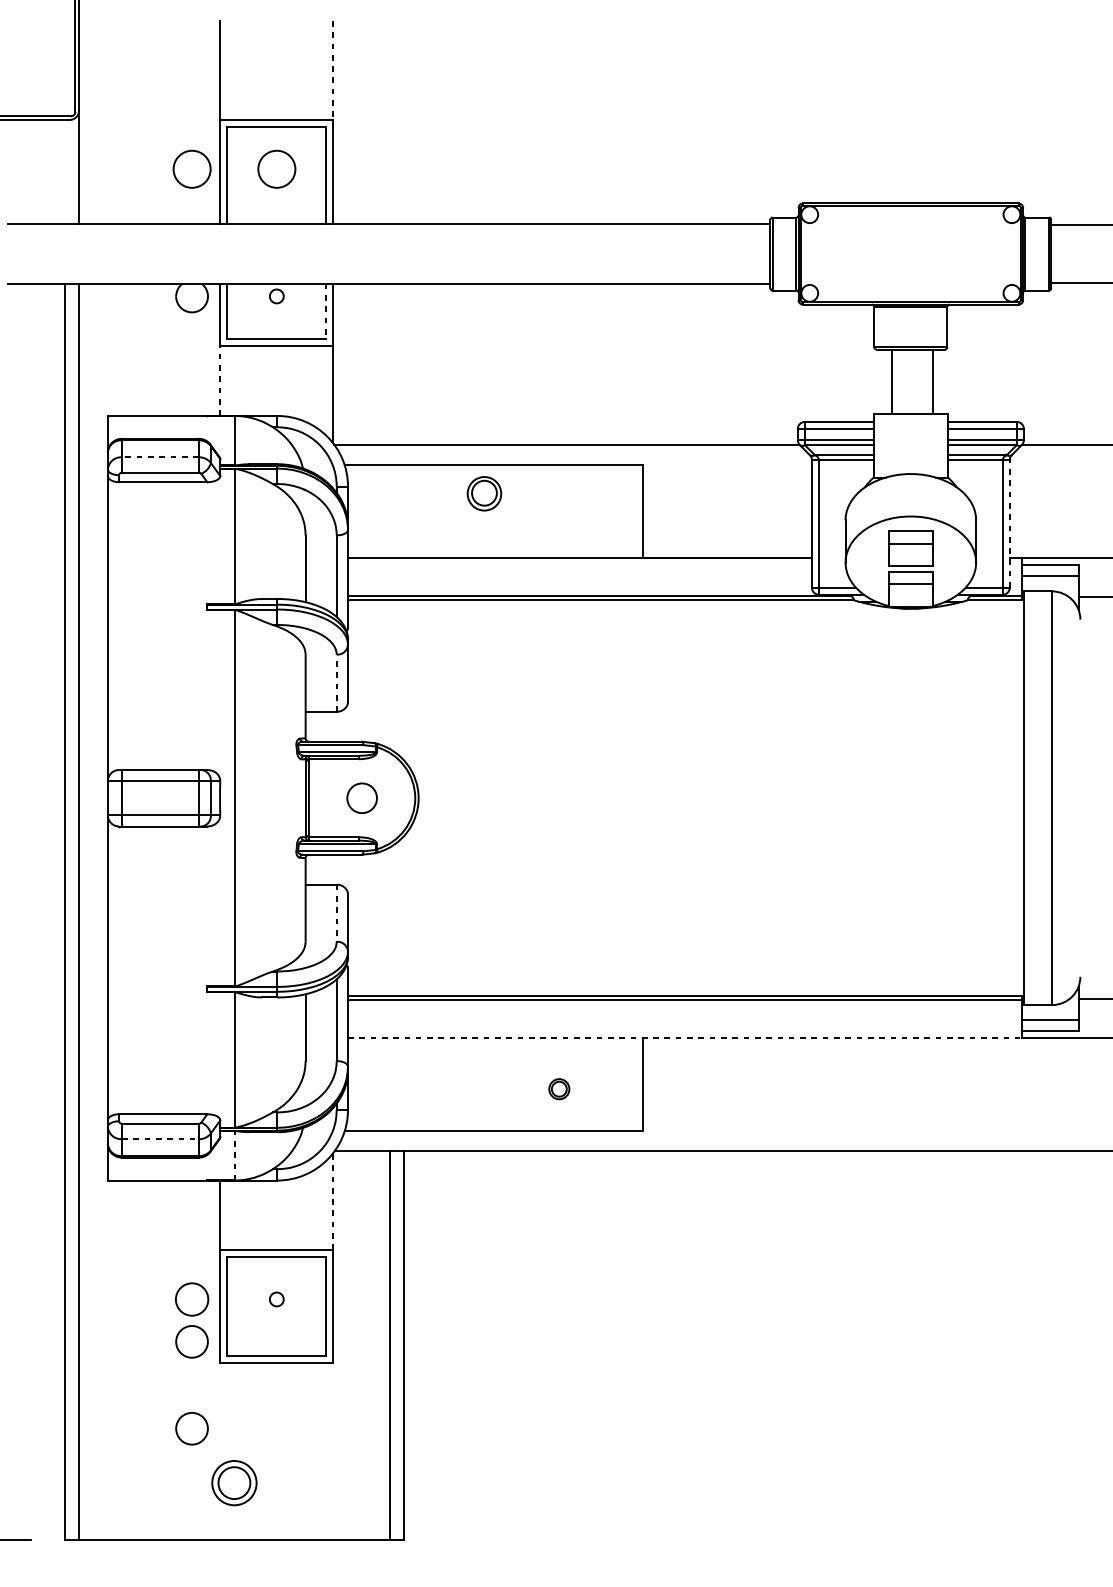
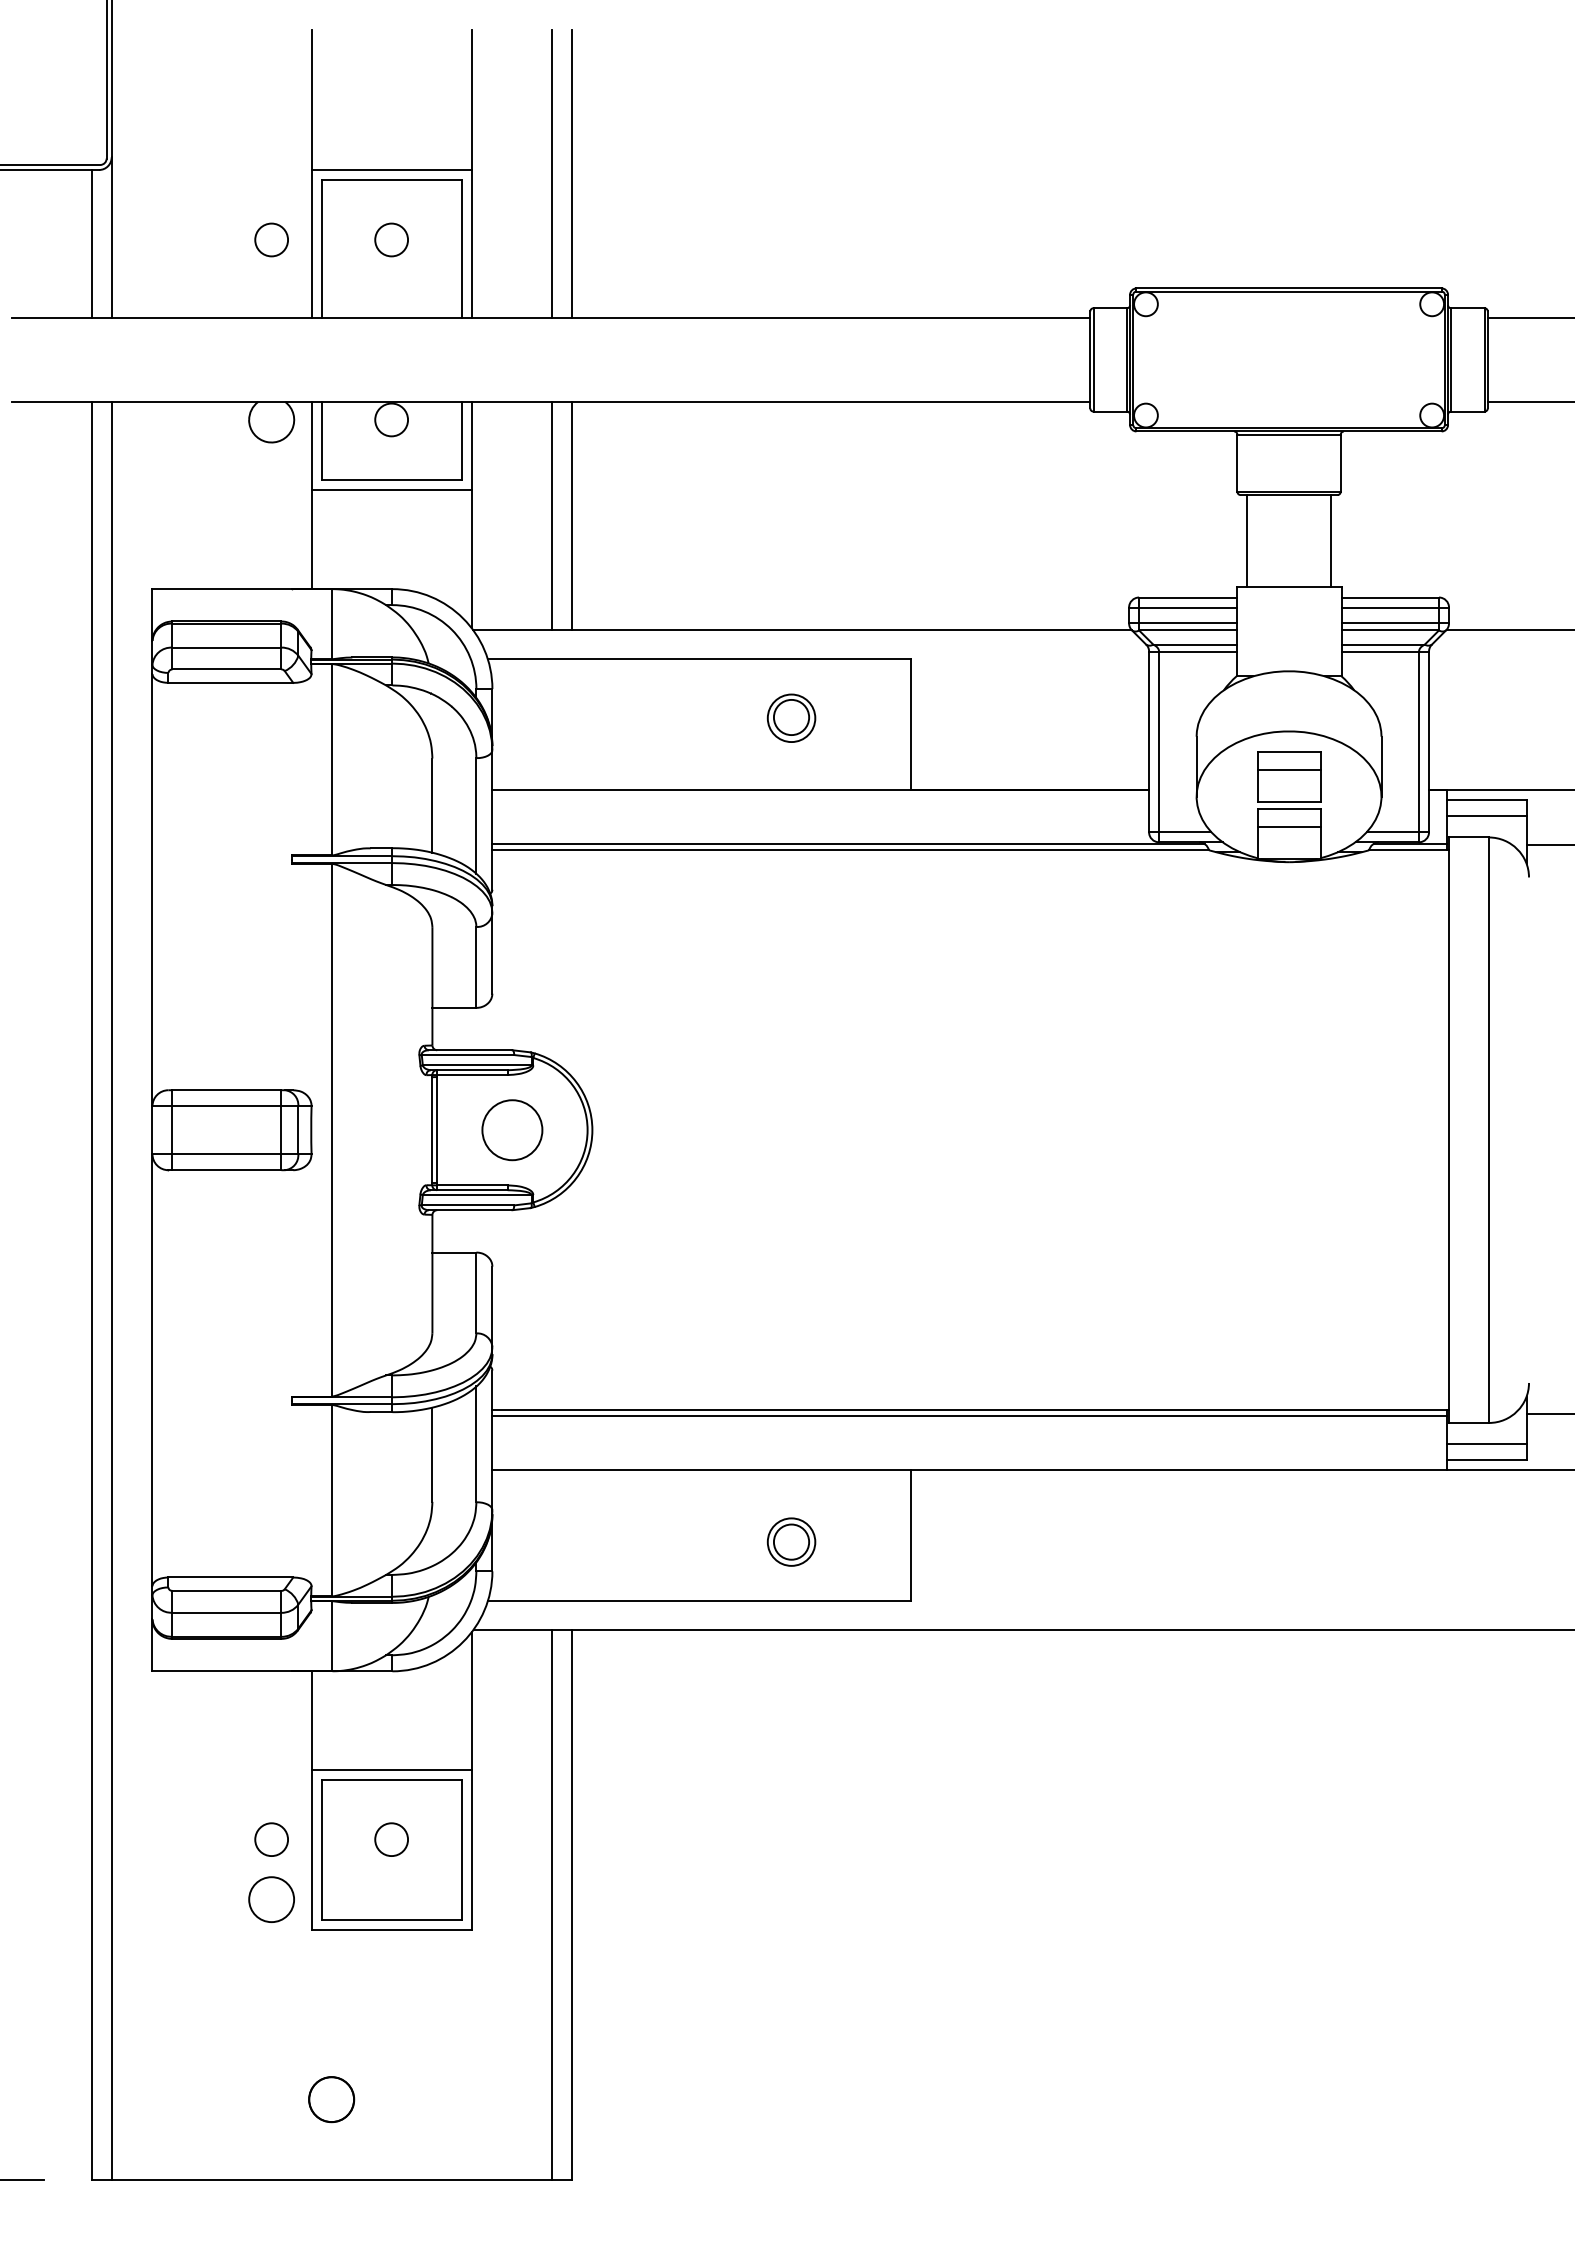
line: (333, 70) -> (471, 100), dashed -> solid
line: (389, 122) -> (551, 173), added
line: (403, 122) -> (571, 173), added
circle: (191, 168) -> (271, 239), size x0.62
circle: (276, 168) -> (391, 239), size x0.62
line: (64, 171) -> (91, 243), added
circle: (276, 296) -> (391, 419), size x1.67
line: (326, 310) -> (461, 440), dashed -> solid
line: (389, 363) -> (551, 515), added
line: (403, 363) -> (571, 515), added
line: (220, 380) -> (311, 539), dashed -> solid
line: (892, 381) -> (1330, 540), moved
line: (933, 381) -> (1247, 540), moved
line: (160, 457) -> (226, 647), dashed -> solid
part: (484, 493) -> (791, 717), moved
line: (1010, 523) -> (1429, 741), dashed -> solid
line: (336, 682) -> (476, 966), dashed -> solid
circle: (362, 798) -> (512, 1130), size x1.43
line: (336, 913) -> (476, 1293), dashed -> solid
line: (685, 1038) -> (970, 1470), dashed -> solid
part: (559, 1088) -> (791, 1541), size x1.67
line: (160, 1138) -> (227, 1612), dashed -> solid
line: (235, 1155) -> (332, 1635), dashed -> solid
line: (333, 1201) -> (471, 1701), dashed -> solid
circle: (191, 1299) -> (271, 1839), size x0.71
circle: (276, 1299) -> (391, 1839), size x1.67
circle: (191, 1428) -> (271, 2022), removed
circle: (234, 1483) -> (331, 2099), size x0.71

